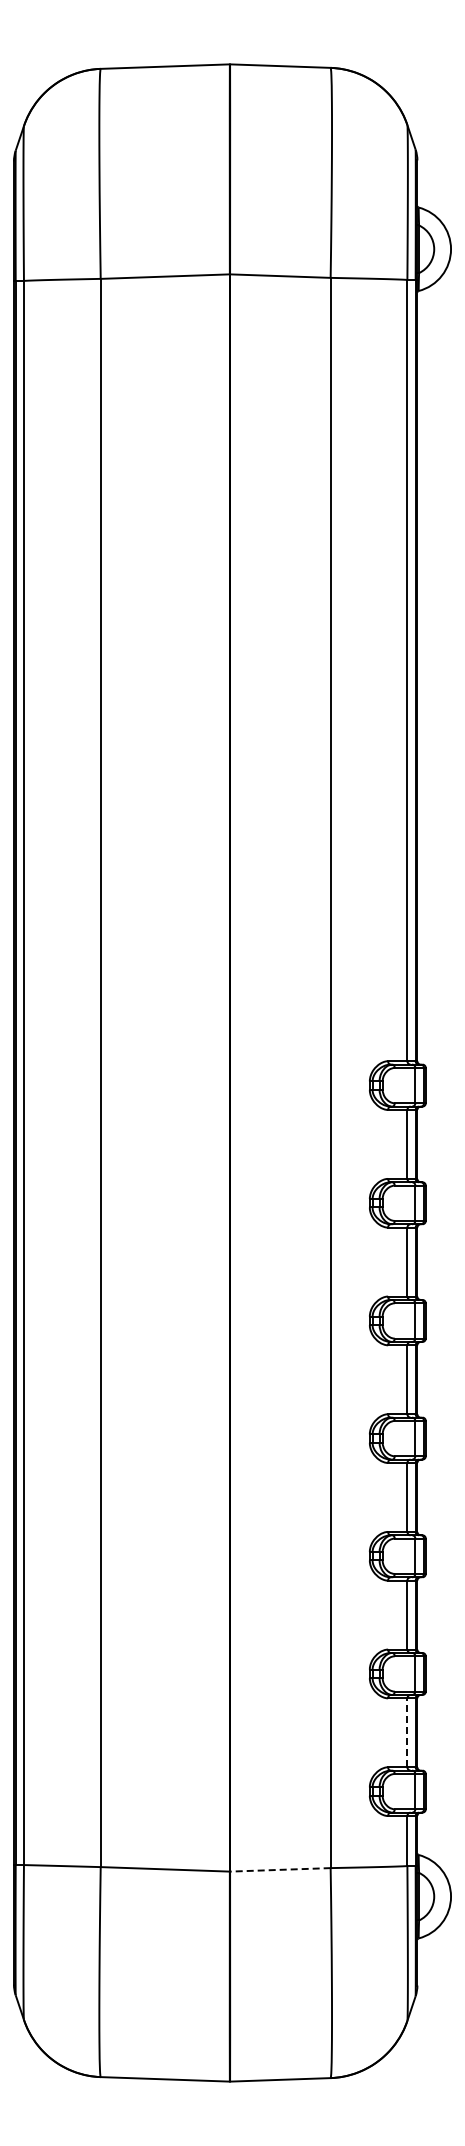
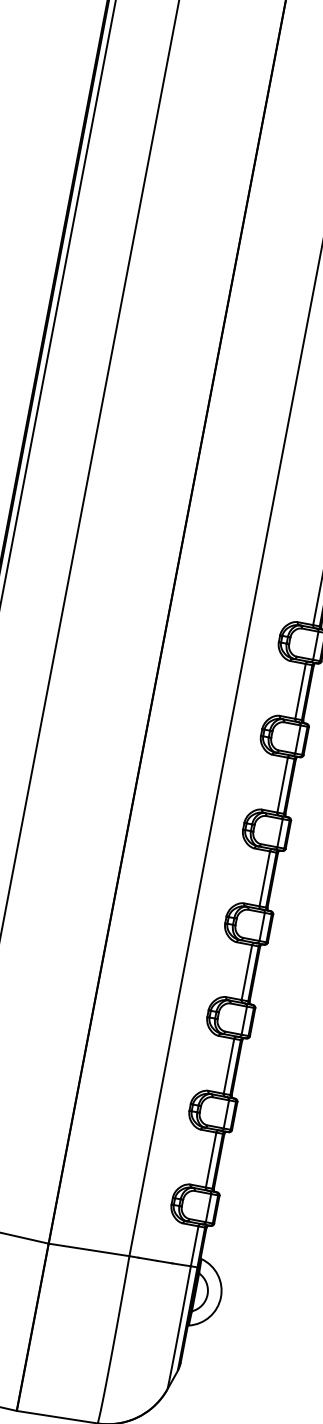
line: (407, 1732) -> (211, 1159), dashed -> solid
line: (279, 1869) -> (88, 1249), dashed -> solid

